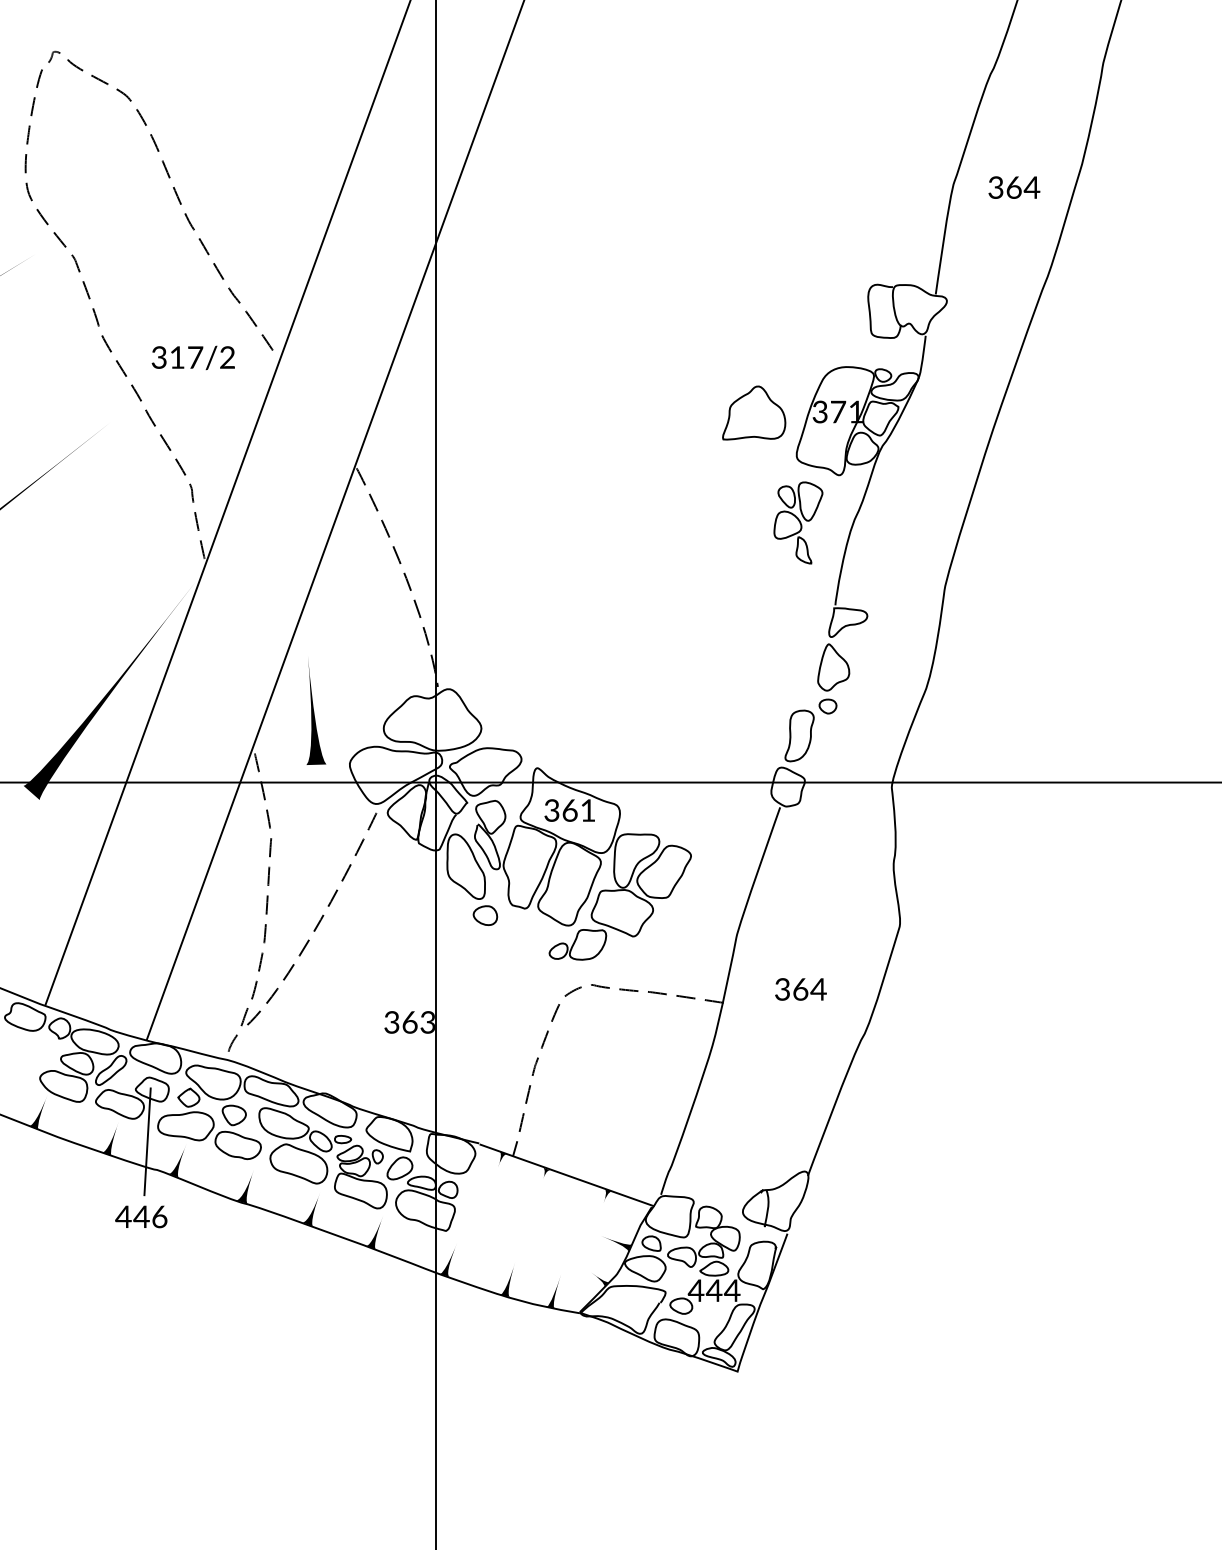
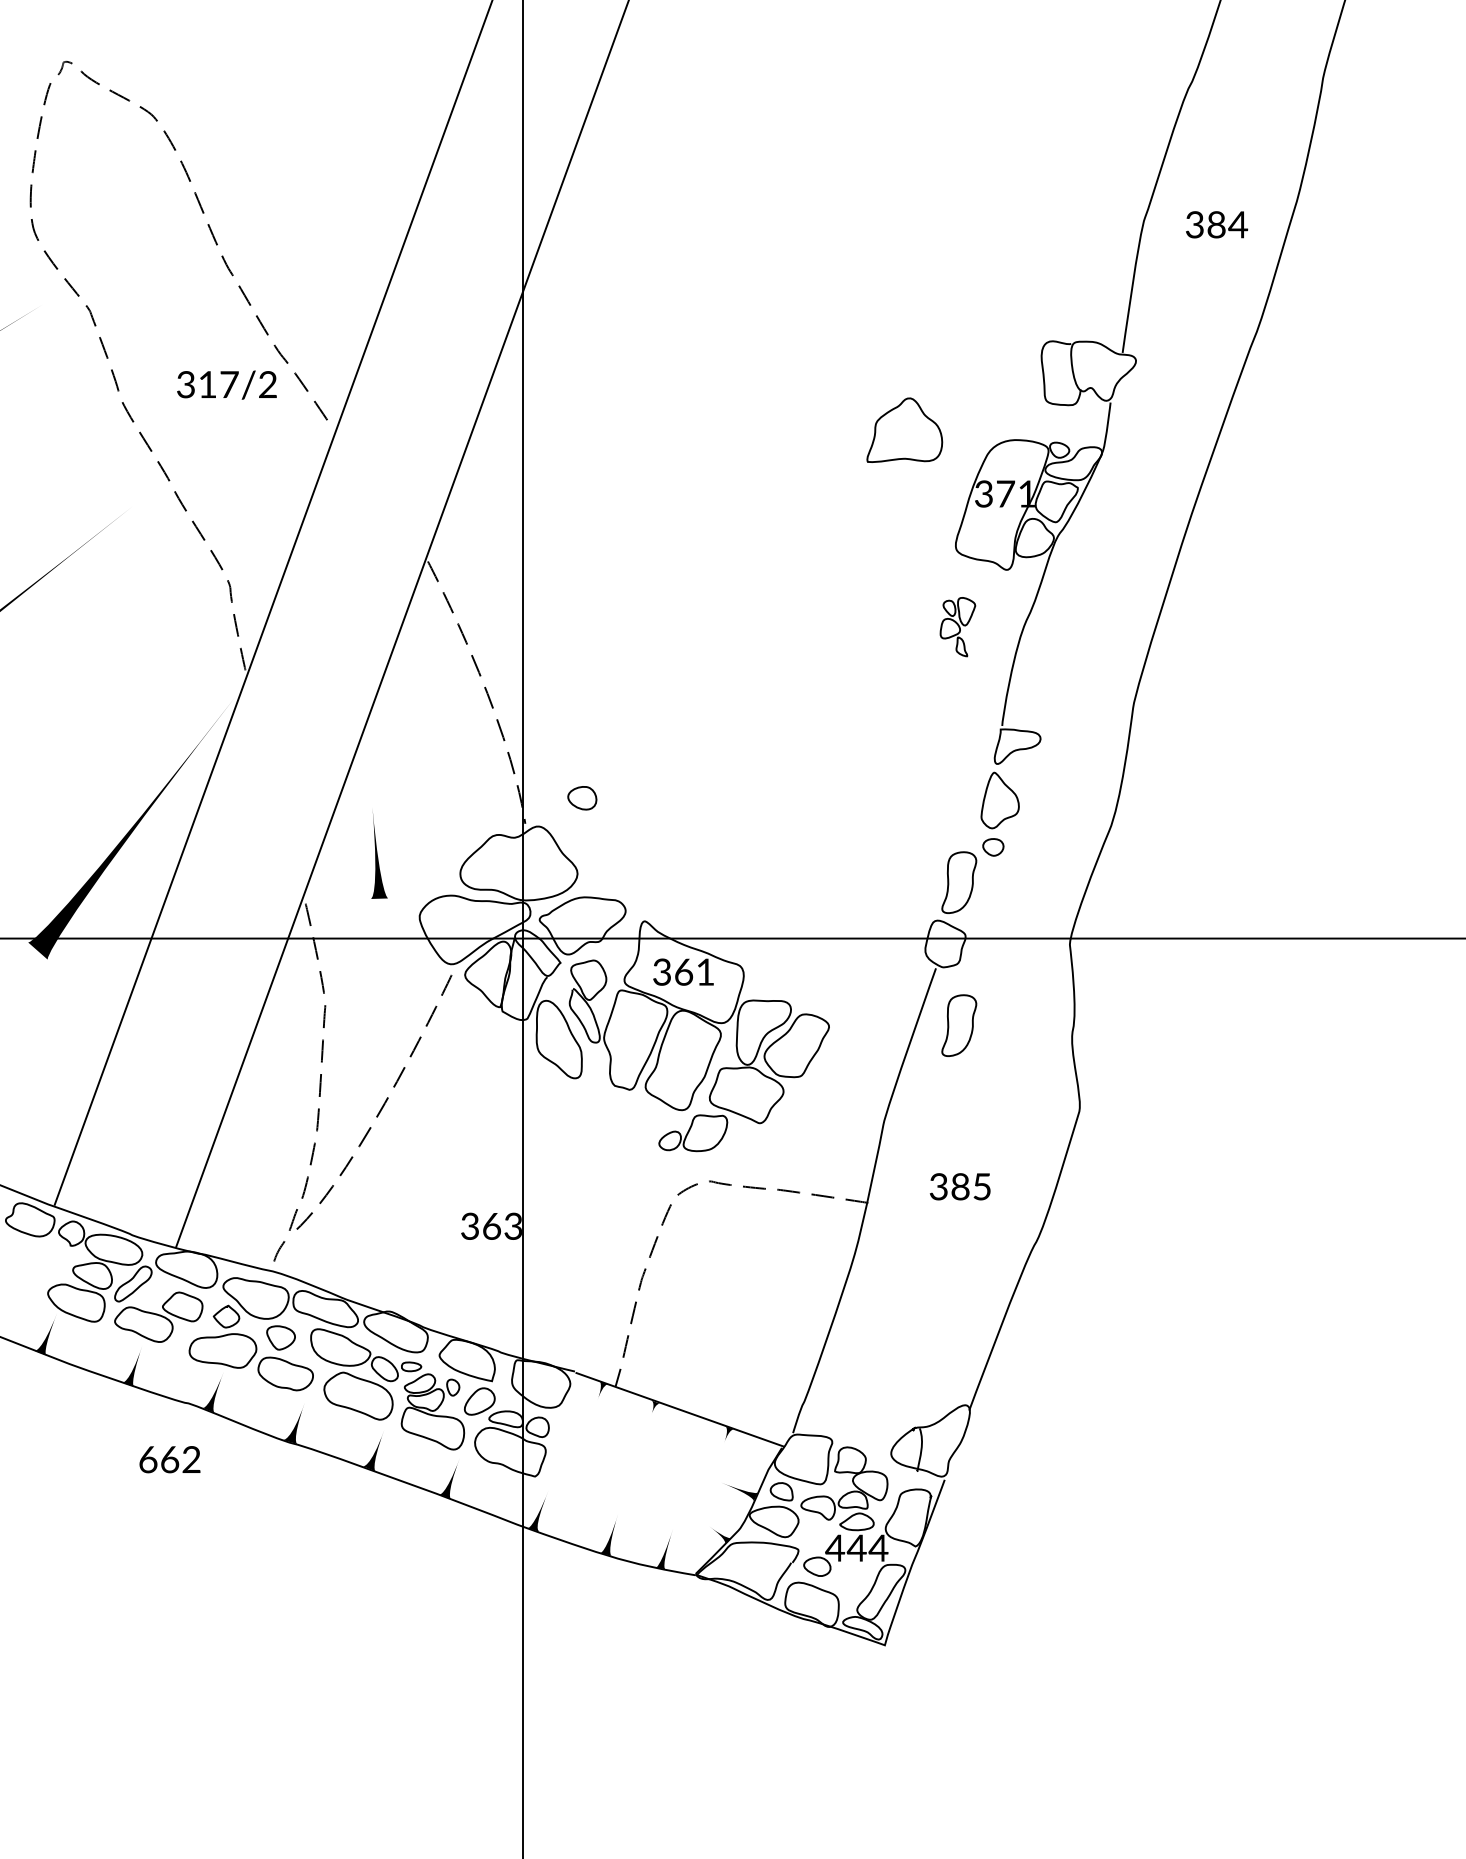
text: (1013, 187) -> (1216, 224), 364 -> 384
text: (192, 357) -> (226, 384), moved
part: (753, 412) -> (904, 429), moved
part: (798, 522) -> (957, 626), size x0.6
part: (316, 713) -> (379, 855), size x0.7
part: (799, 855) -> (959, 1025), added
part: (485, 915) -> (582, 798), moved
text: (809, 989) -> (971, 1186), 364 -> 385
line: (147, 1141) -> (176, 1369), removed
text: (141, 1216) -> (169, 1459), 446 -> 662

